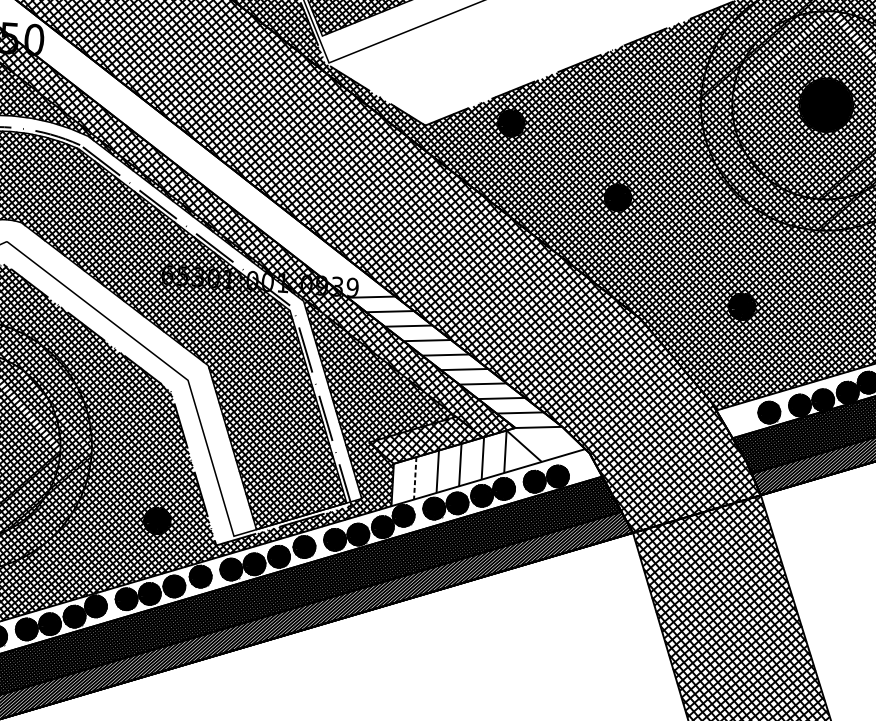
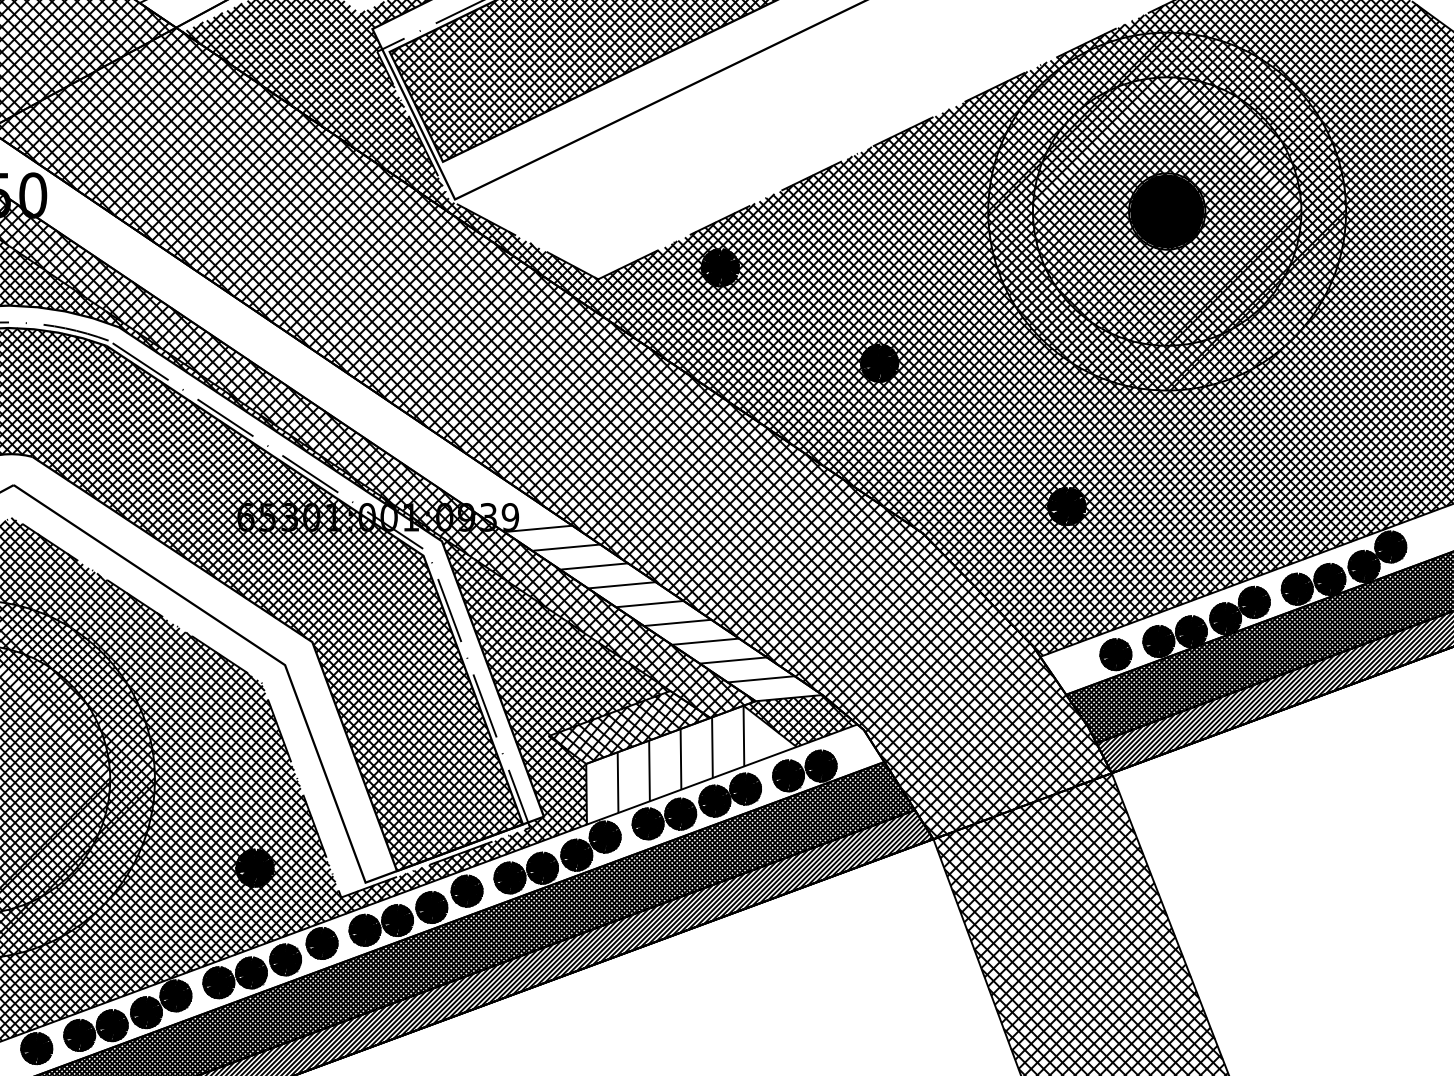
hatch: (545, 443) -> (800, 720), added
line: (415, 478) -> (618, 783), dashed -> solid

